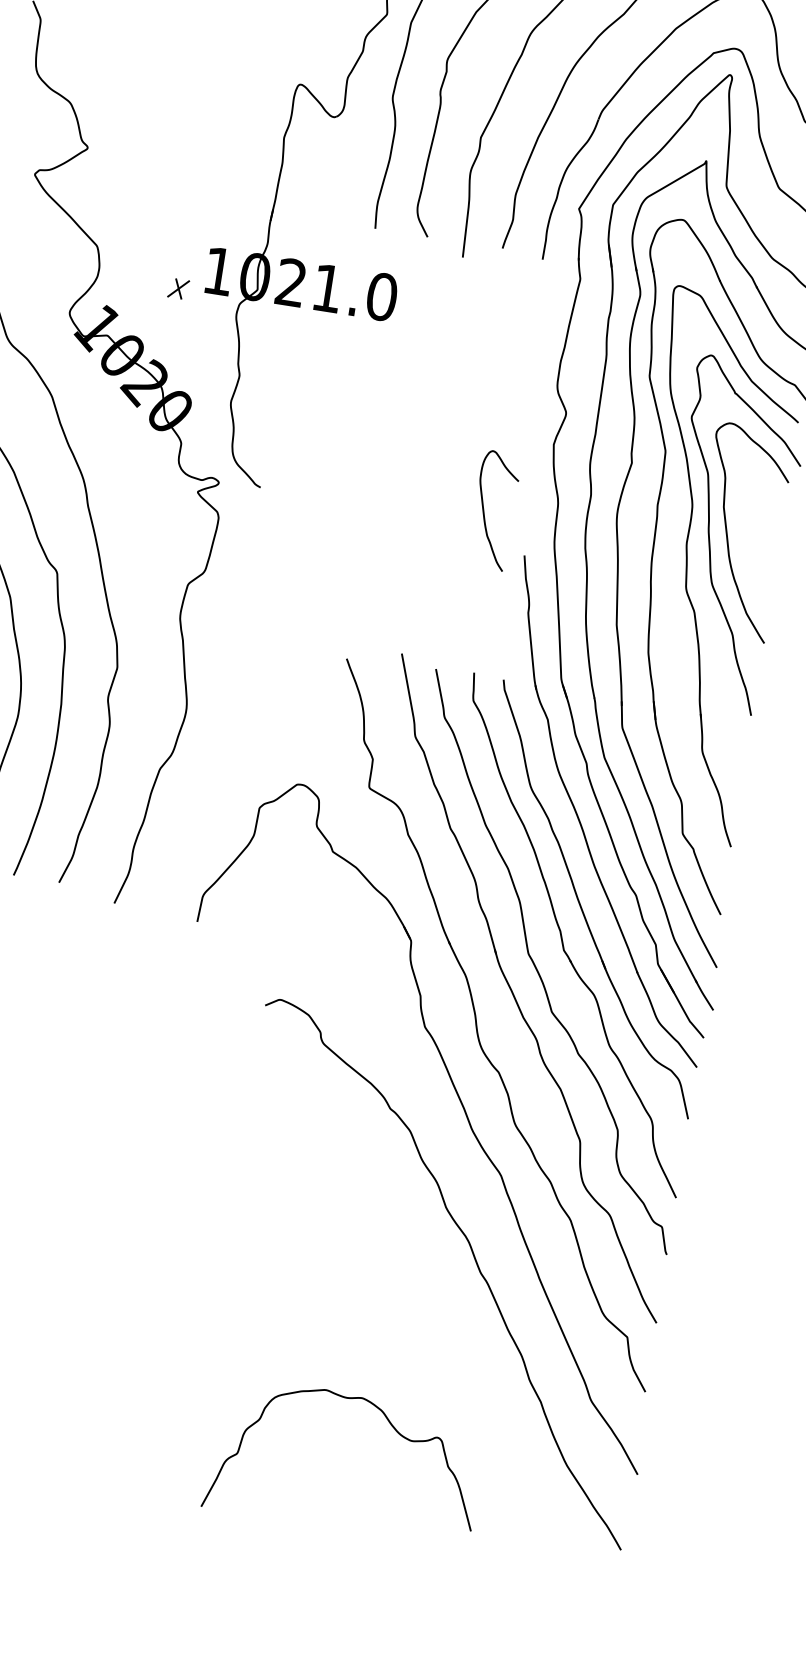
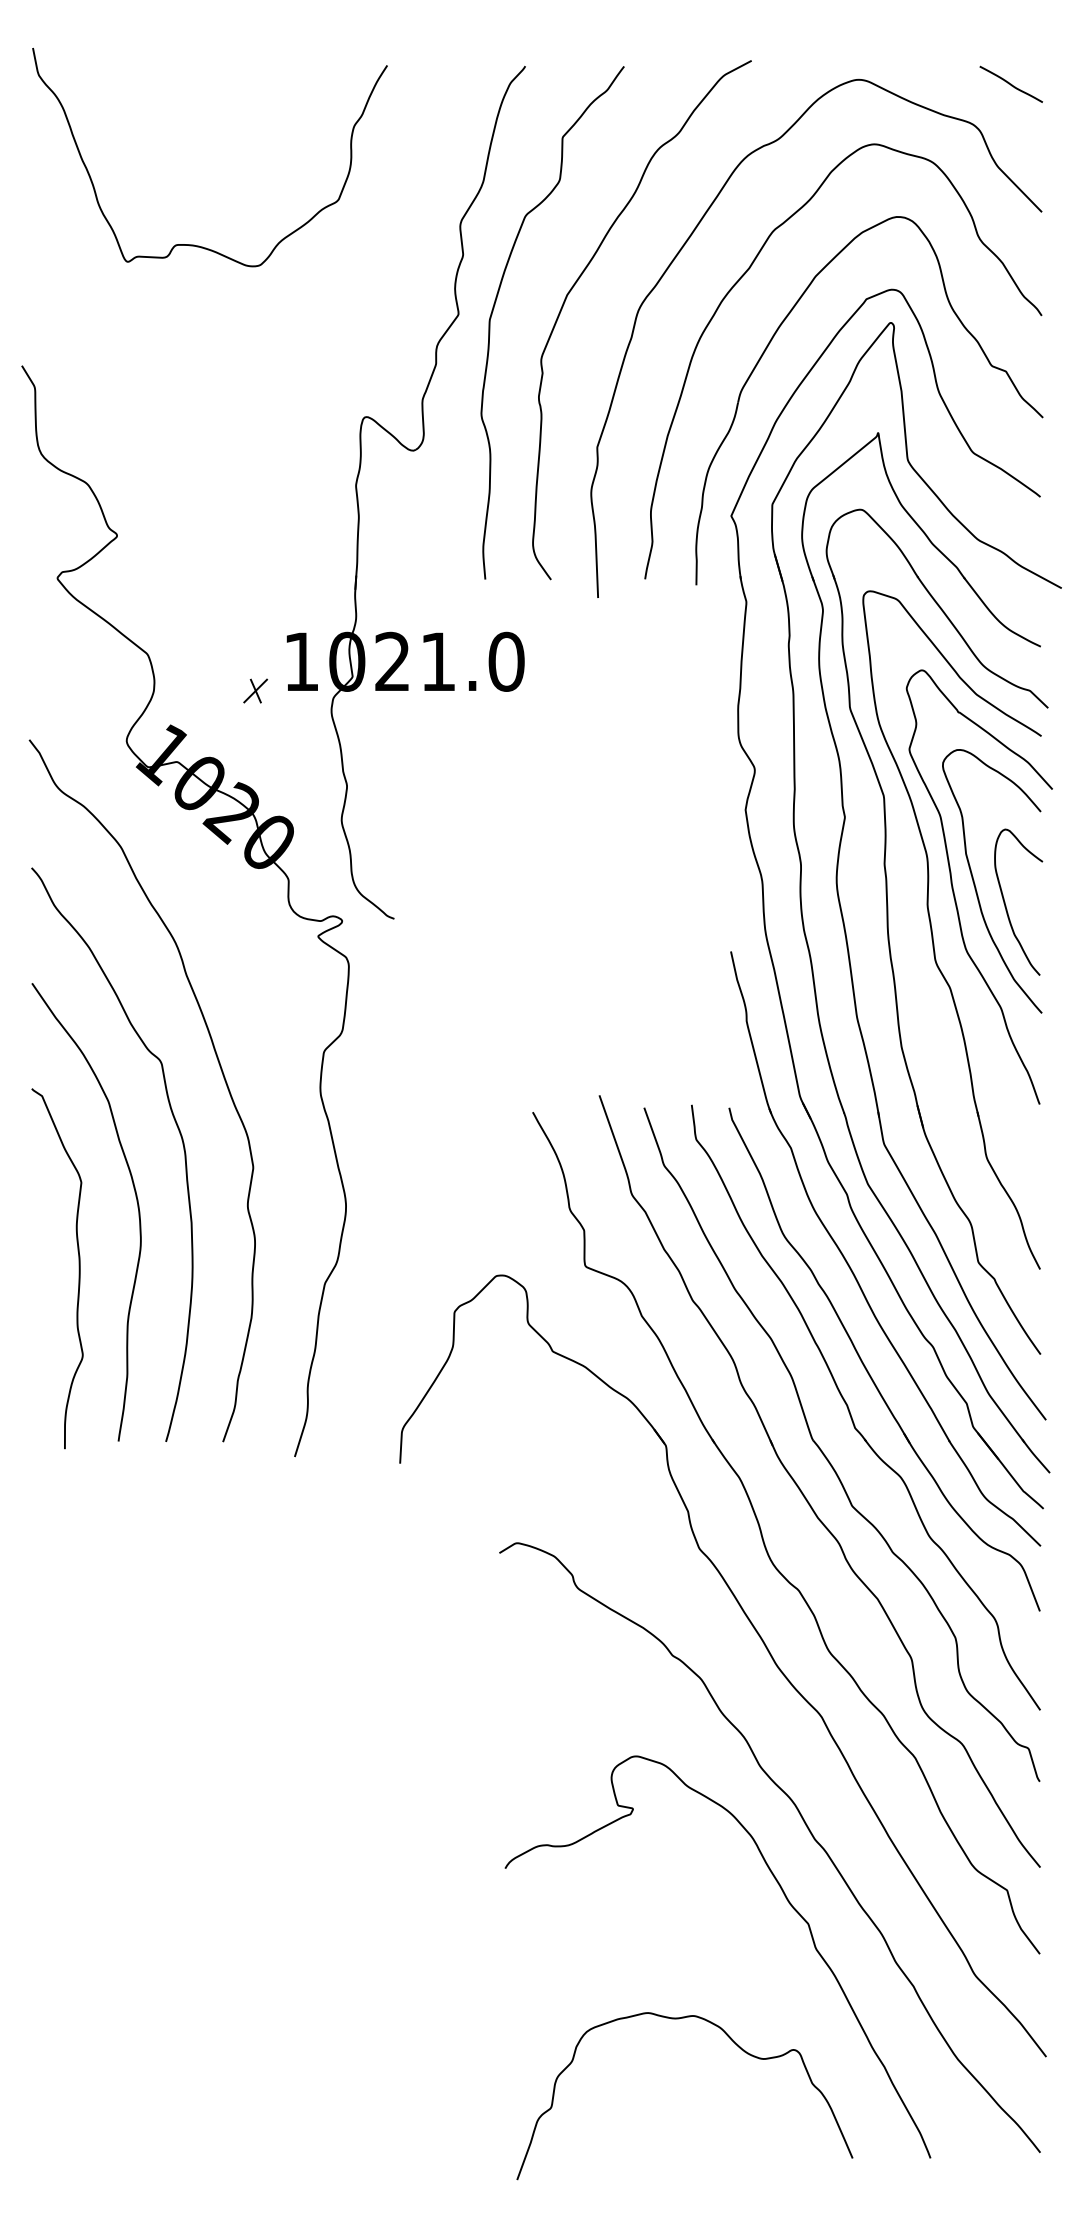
curve: (484, 511) -> (1006, 905), moved
curve: (451, 1320) -> (788, 1903), added

